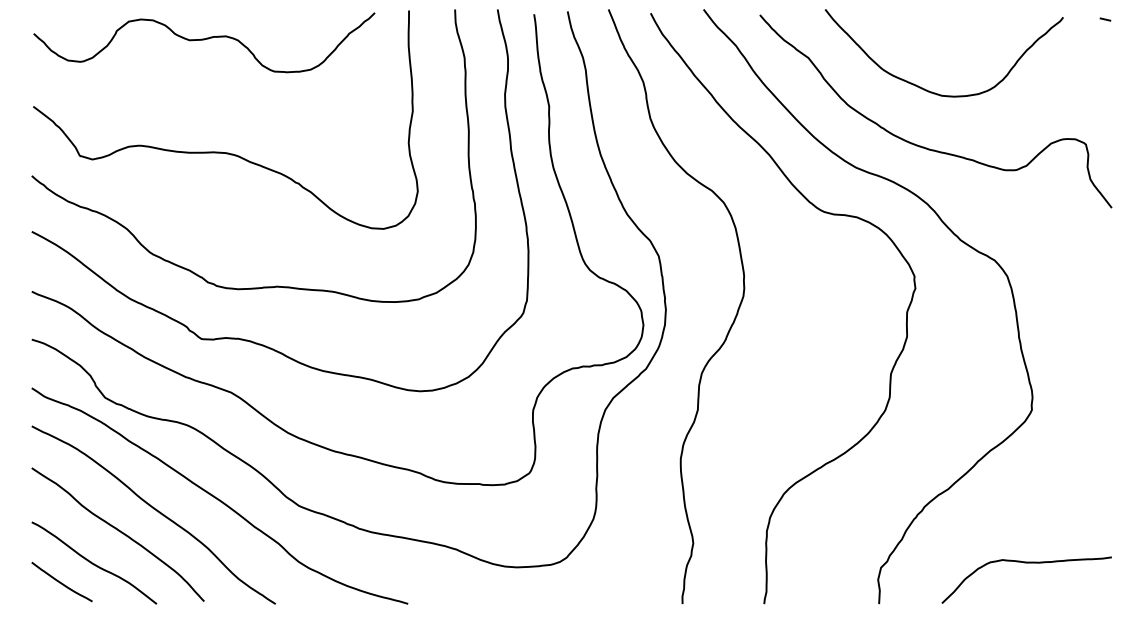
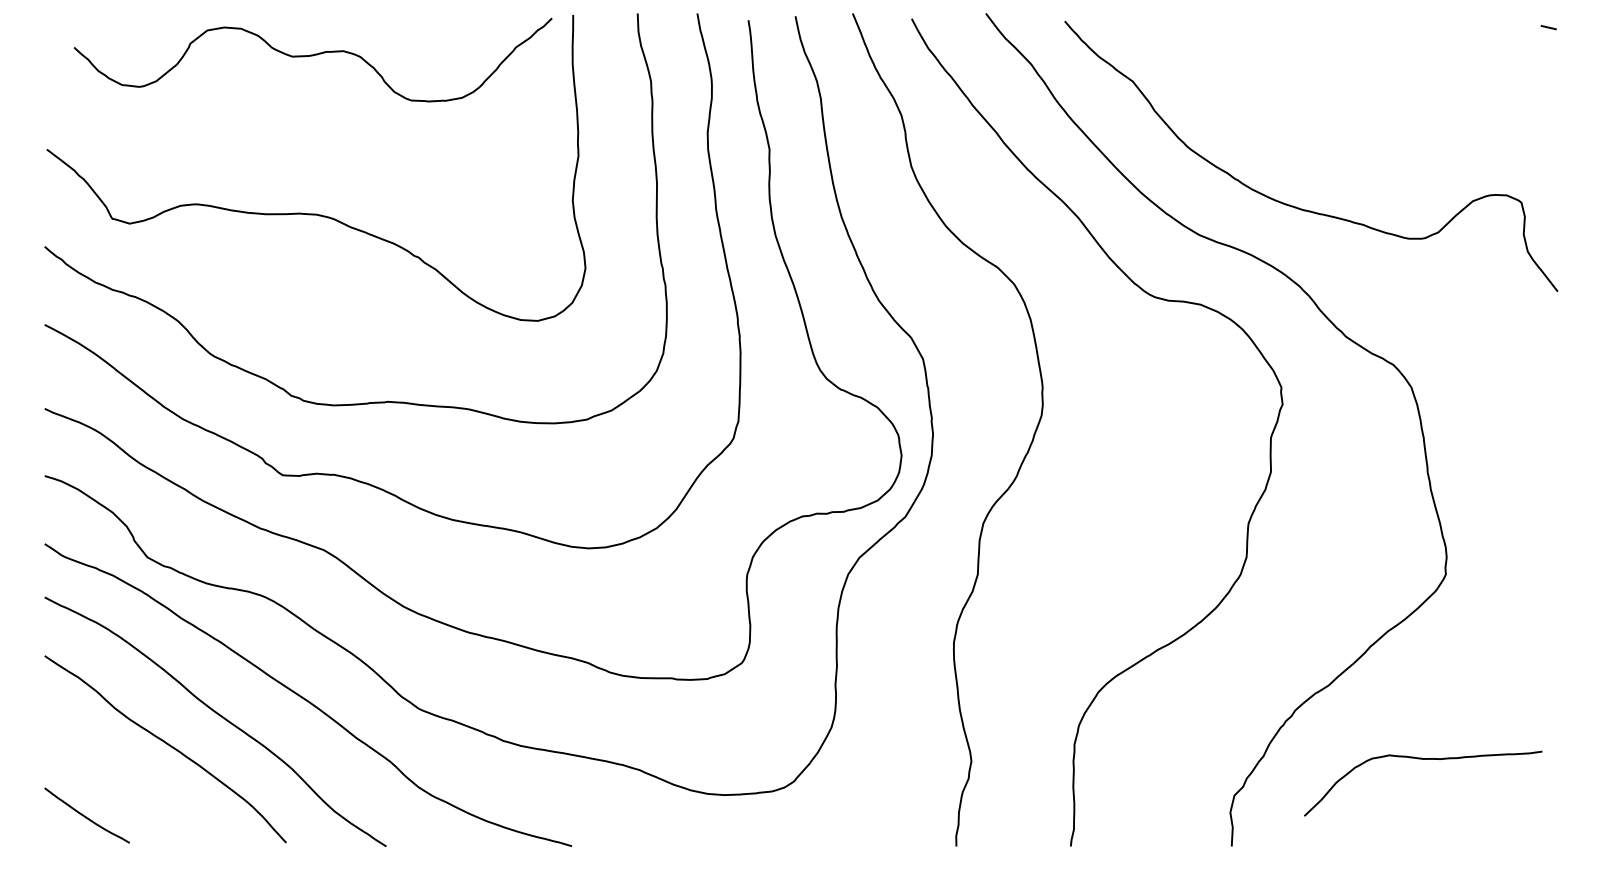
curve: (204, 40) -> (313, 56), moved
curve: (929, 90) -> (1302, 127), removed
curve: (94, 563) -> (132, 789), removed
curve: (1026, 563) -> (1422, 760), moved

